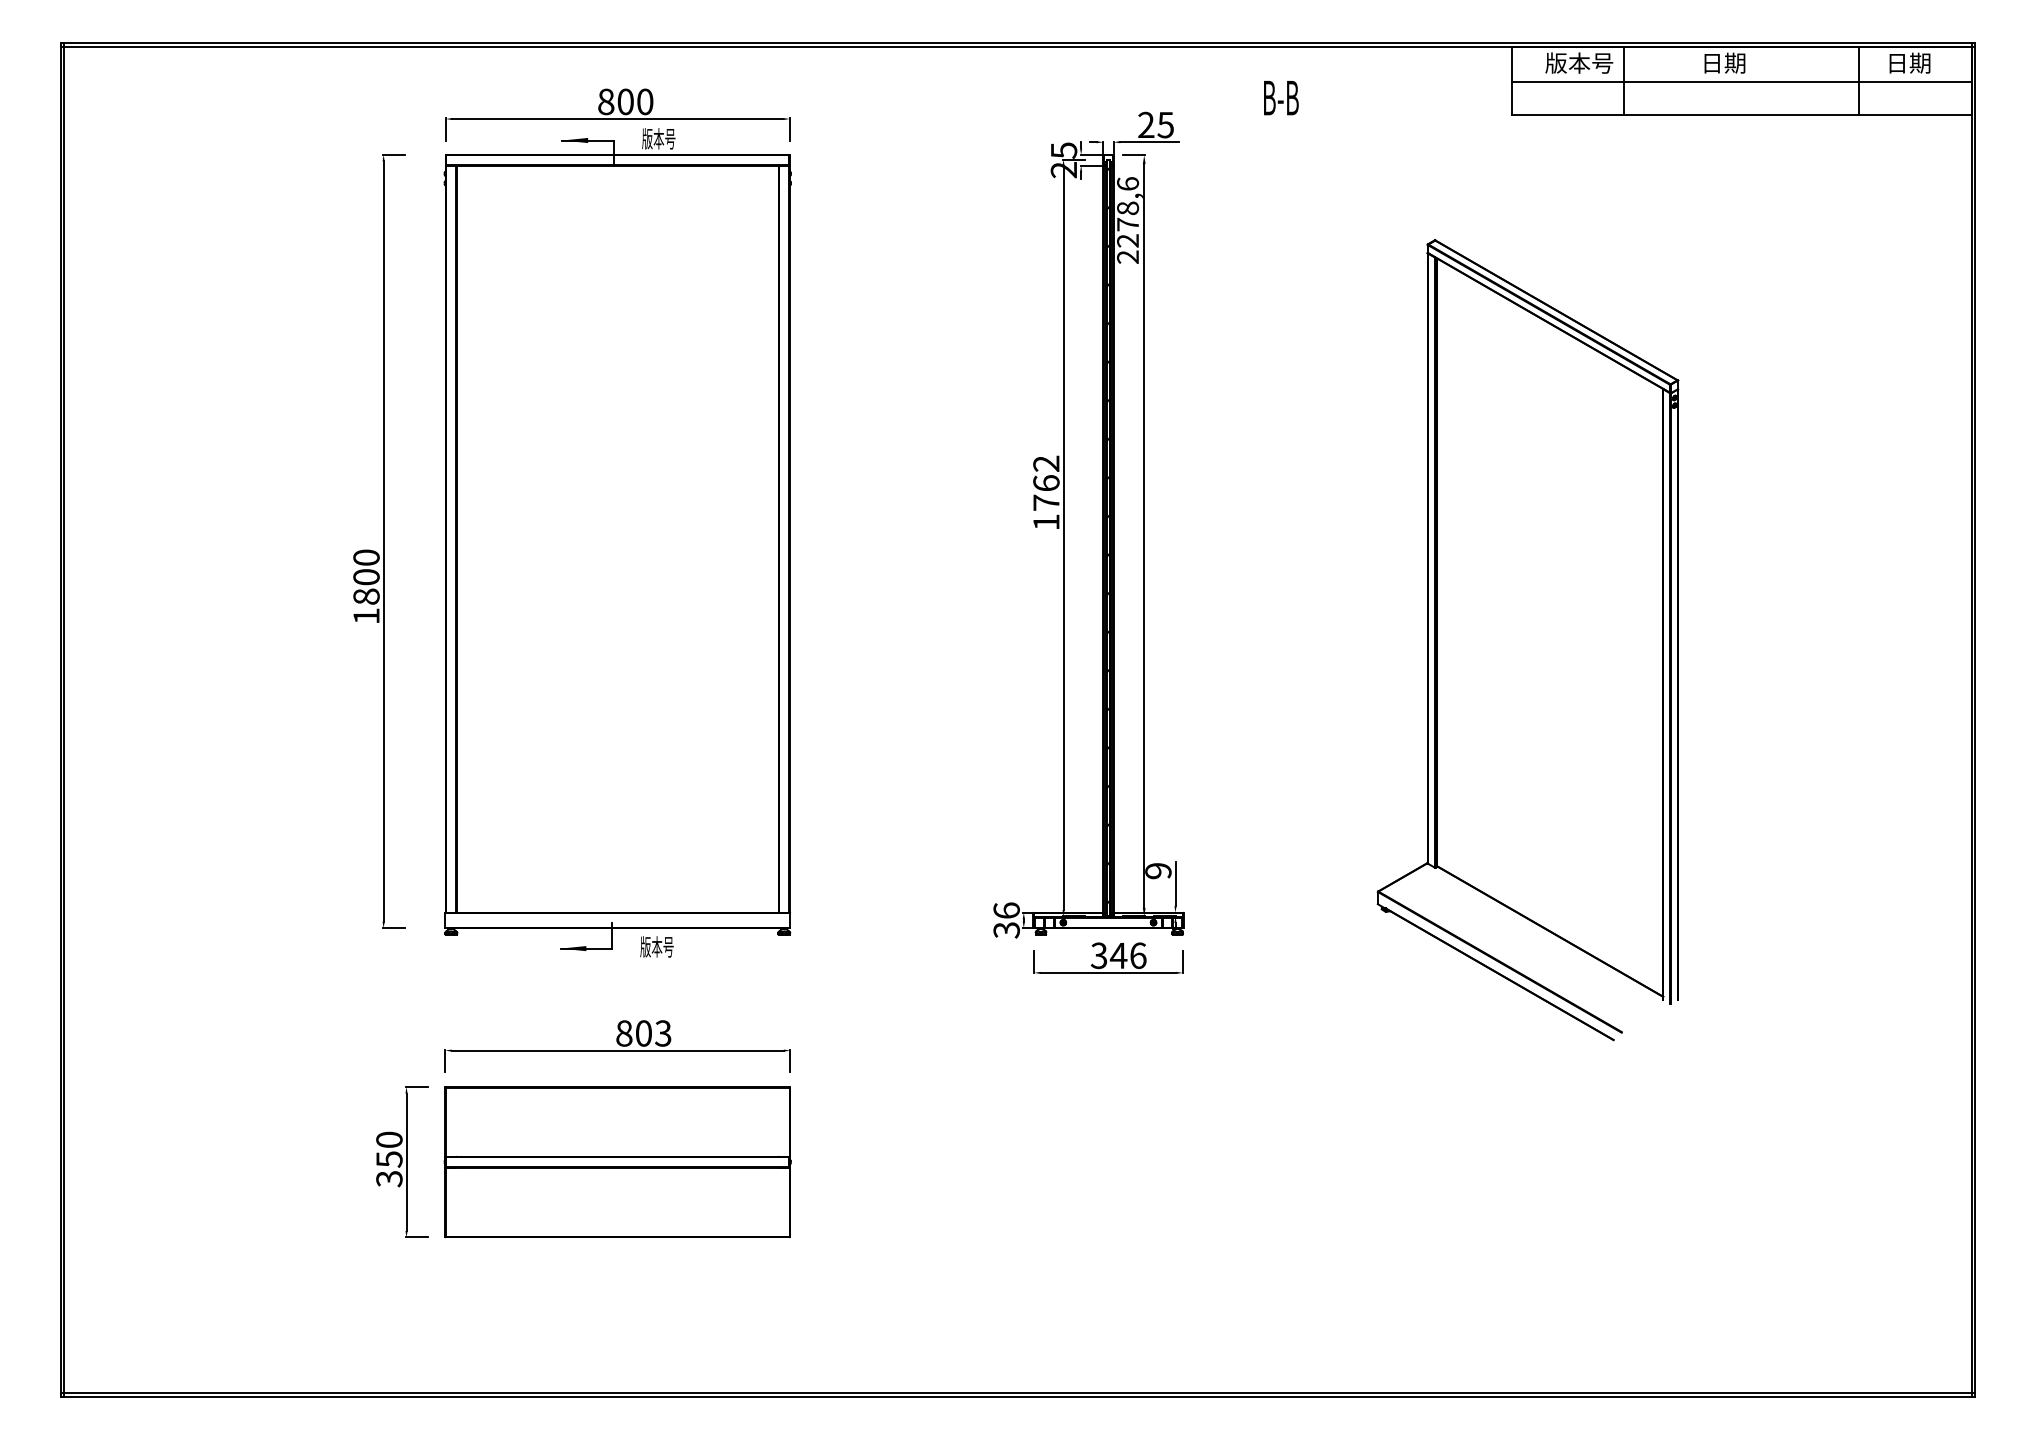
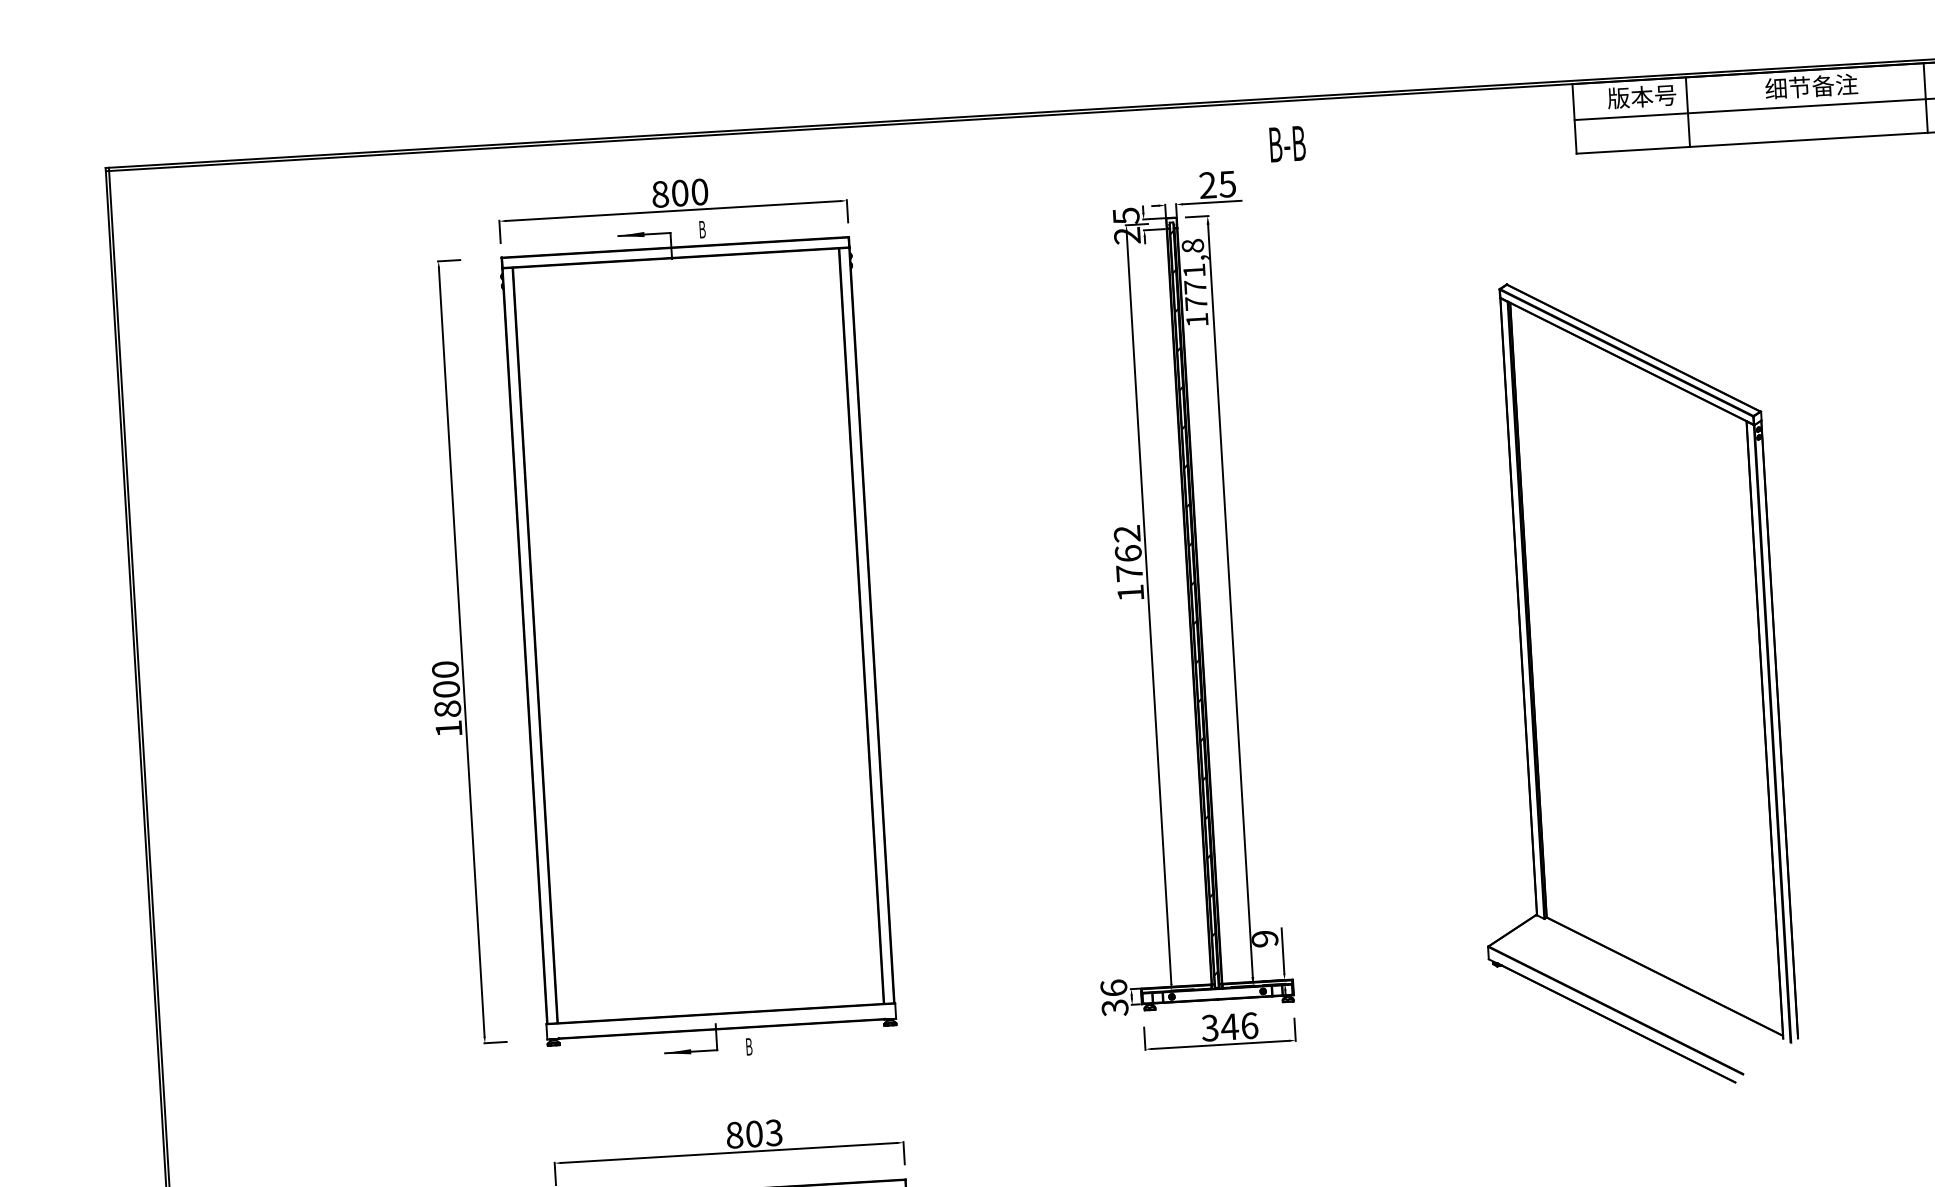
text: (1746, 62) -> (1810, 86), 日期 -> 细节备注
text: (1281, 98) -> (1287, 144), moved
text: (658, 138) -> (715, 228), 版本号 -> B
text: (1128, 220) -> (1195, 282), 2278,6 -> 1771,8
text: (656, 946) -> (761, 1045), 版本号 -> B

